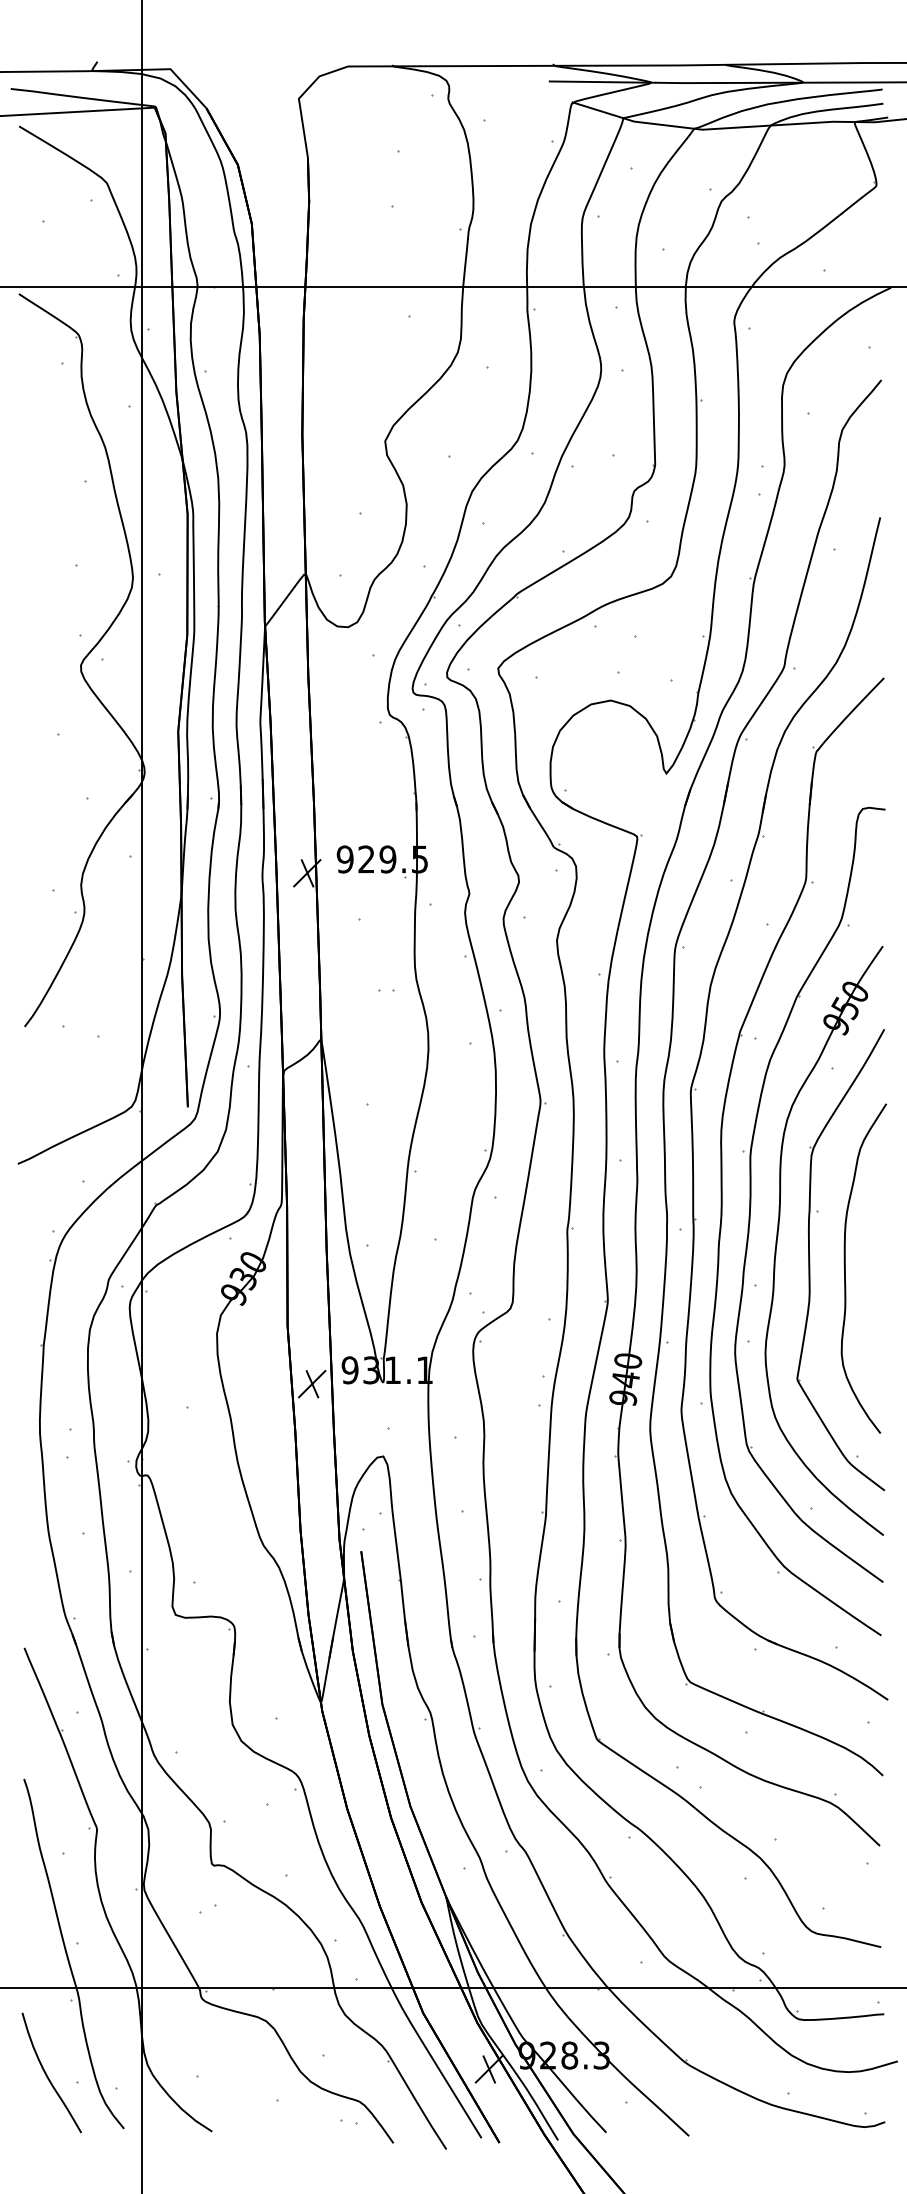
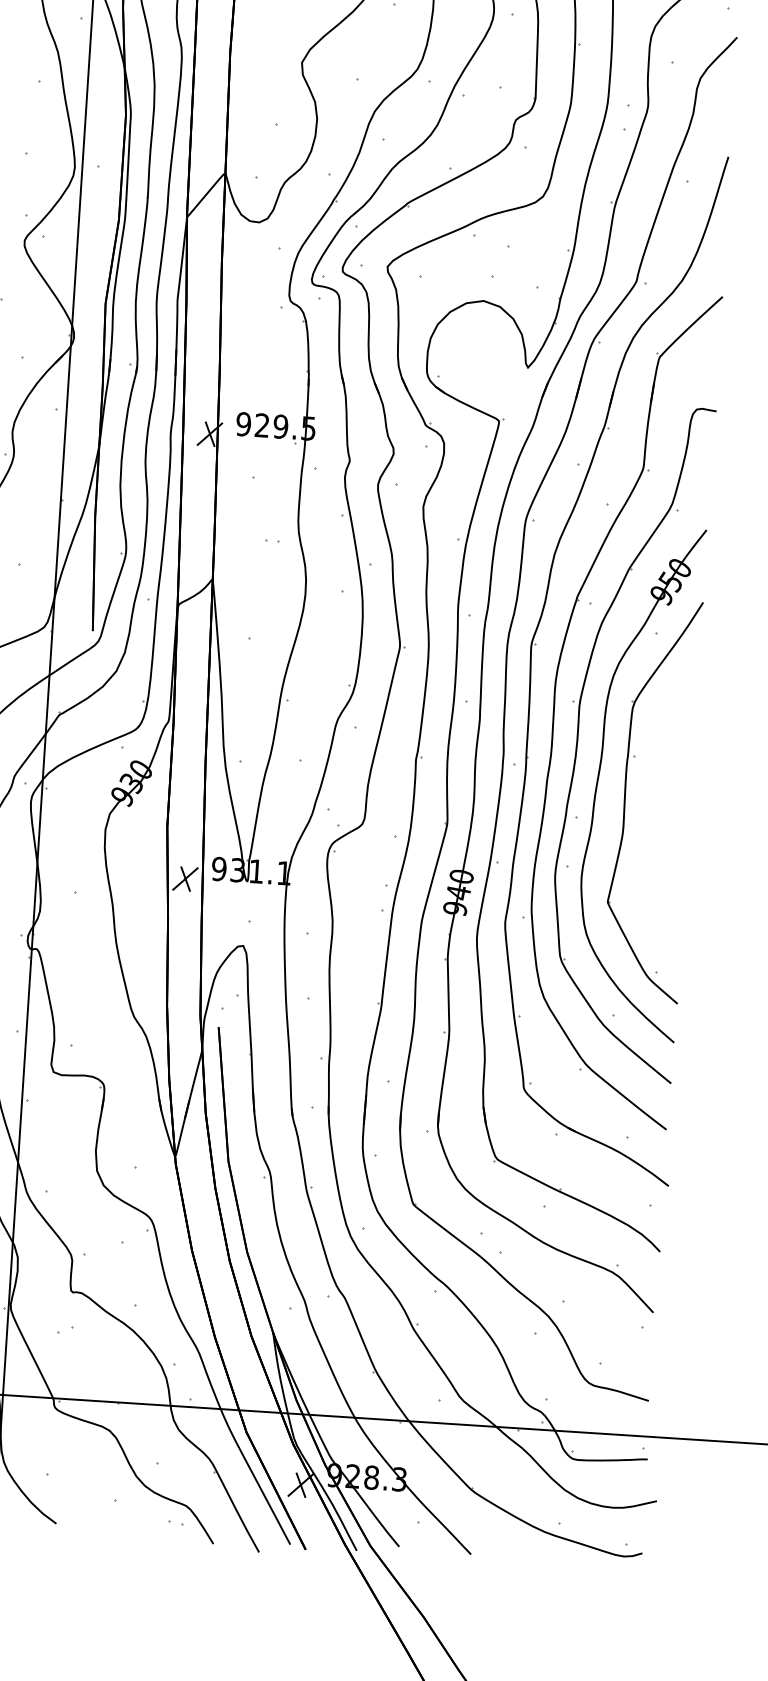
curve: (845, 1268) -> (655, 808), removed

